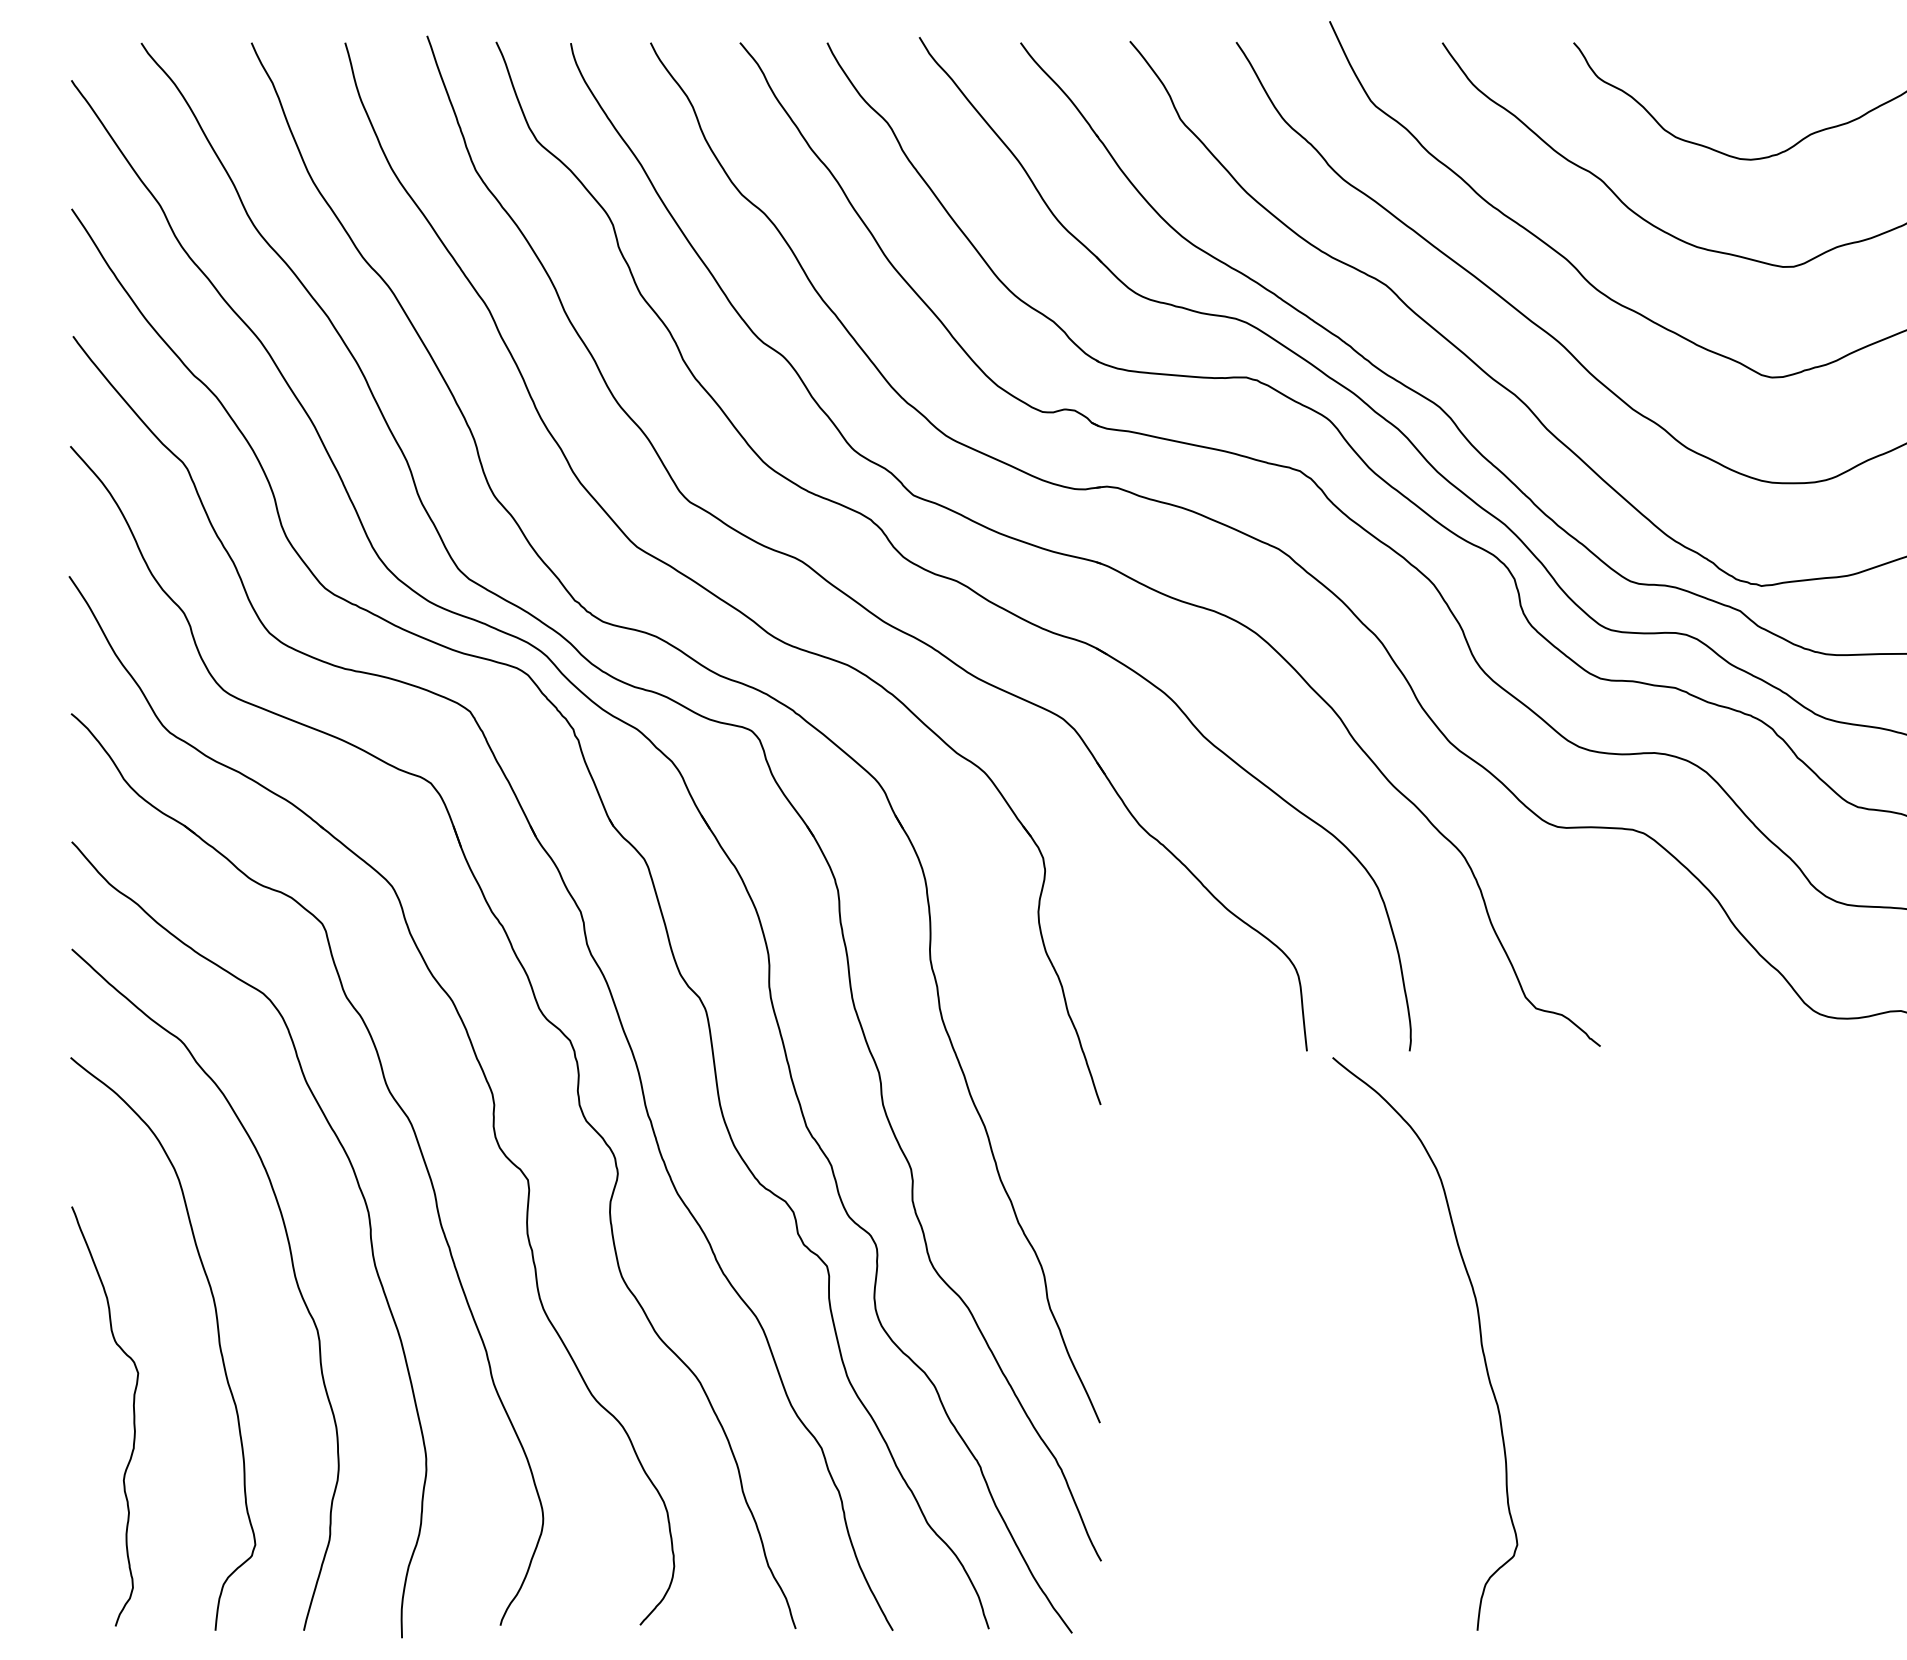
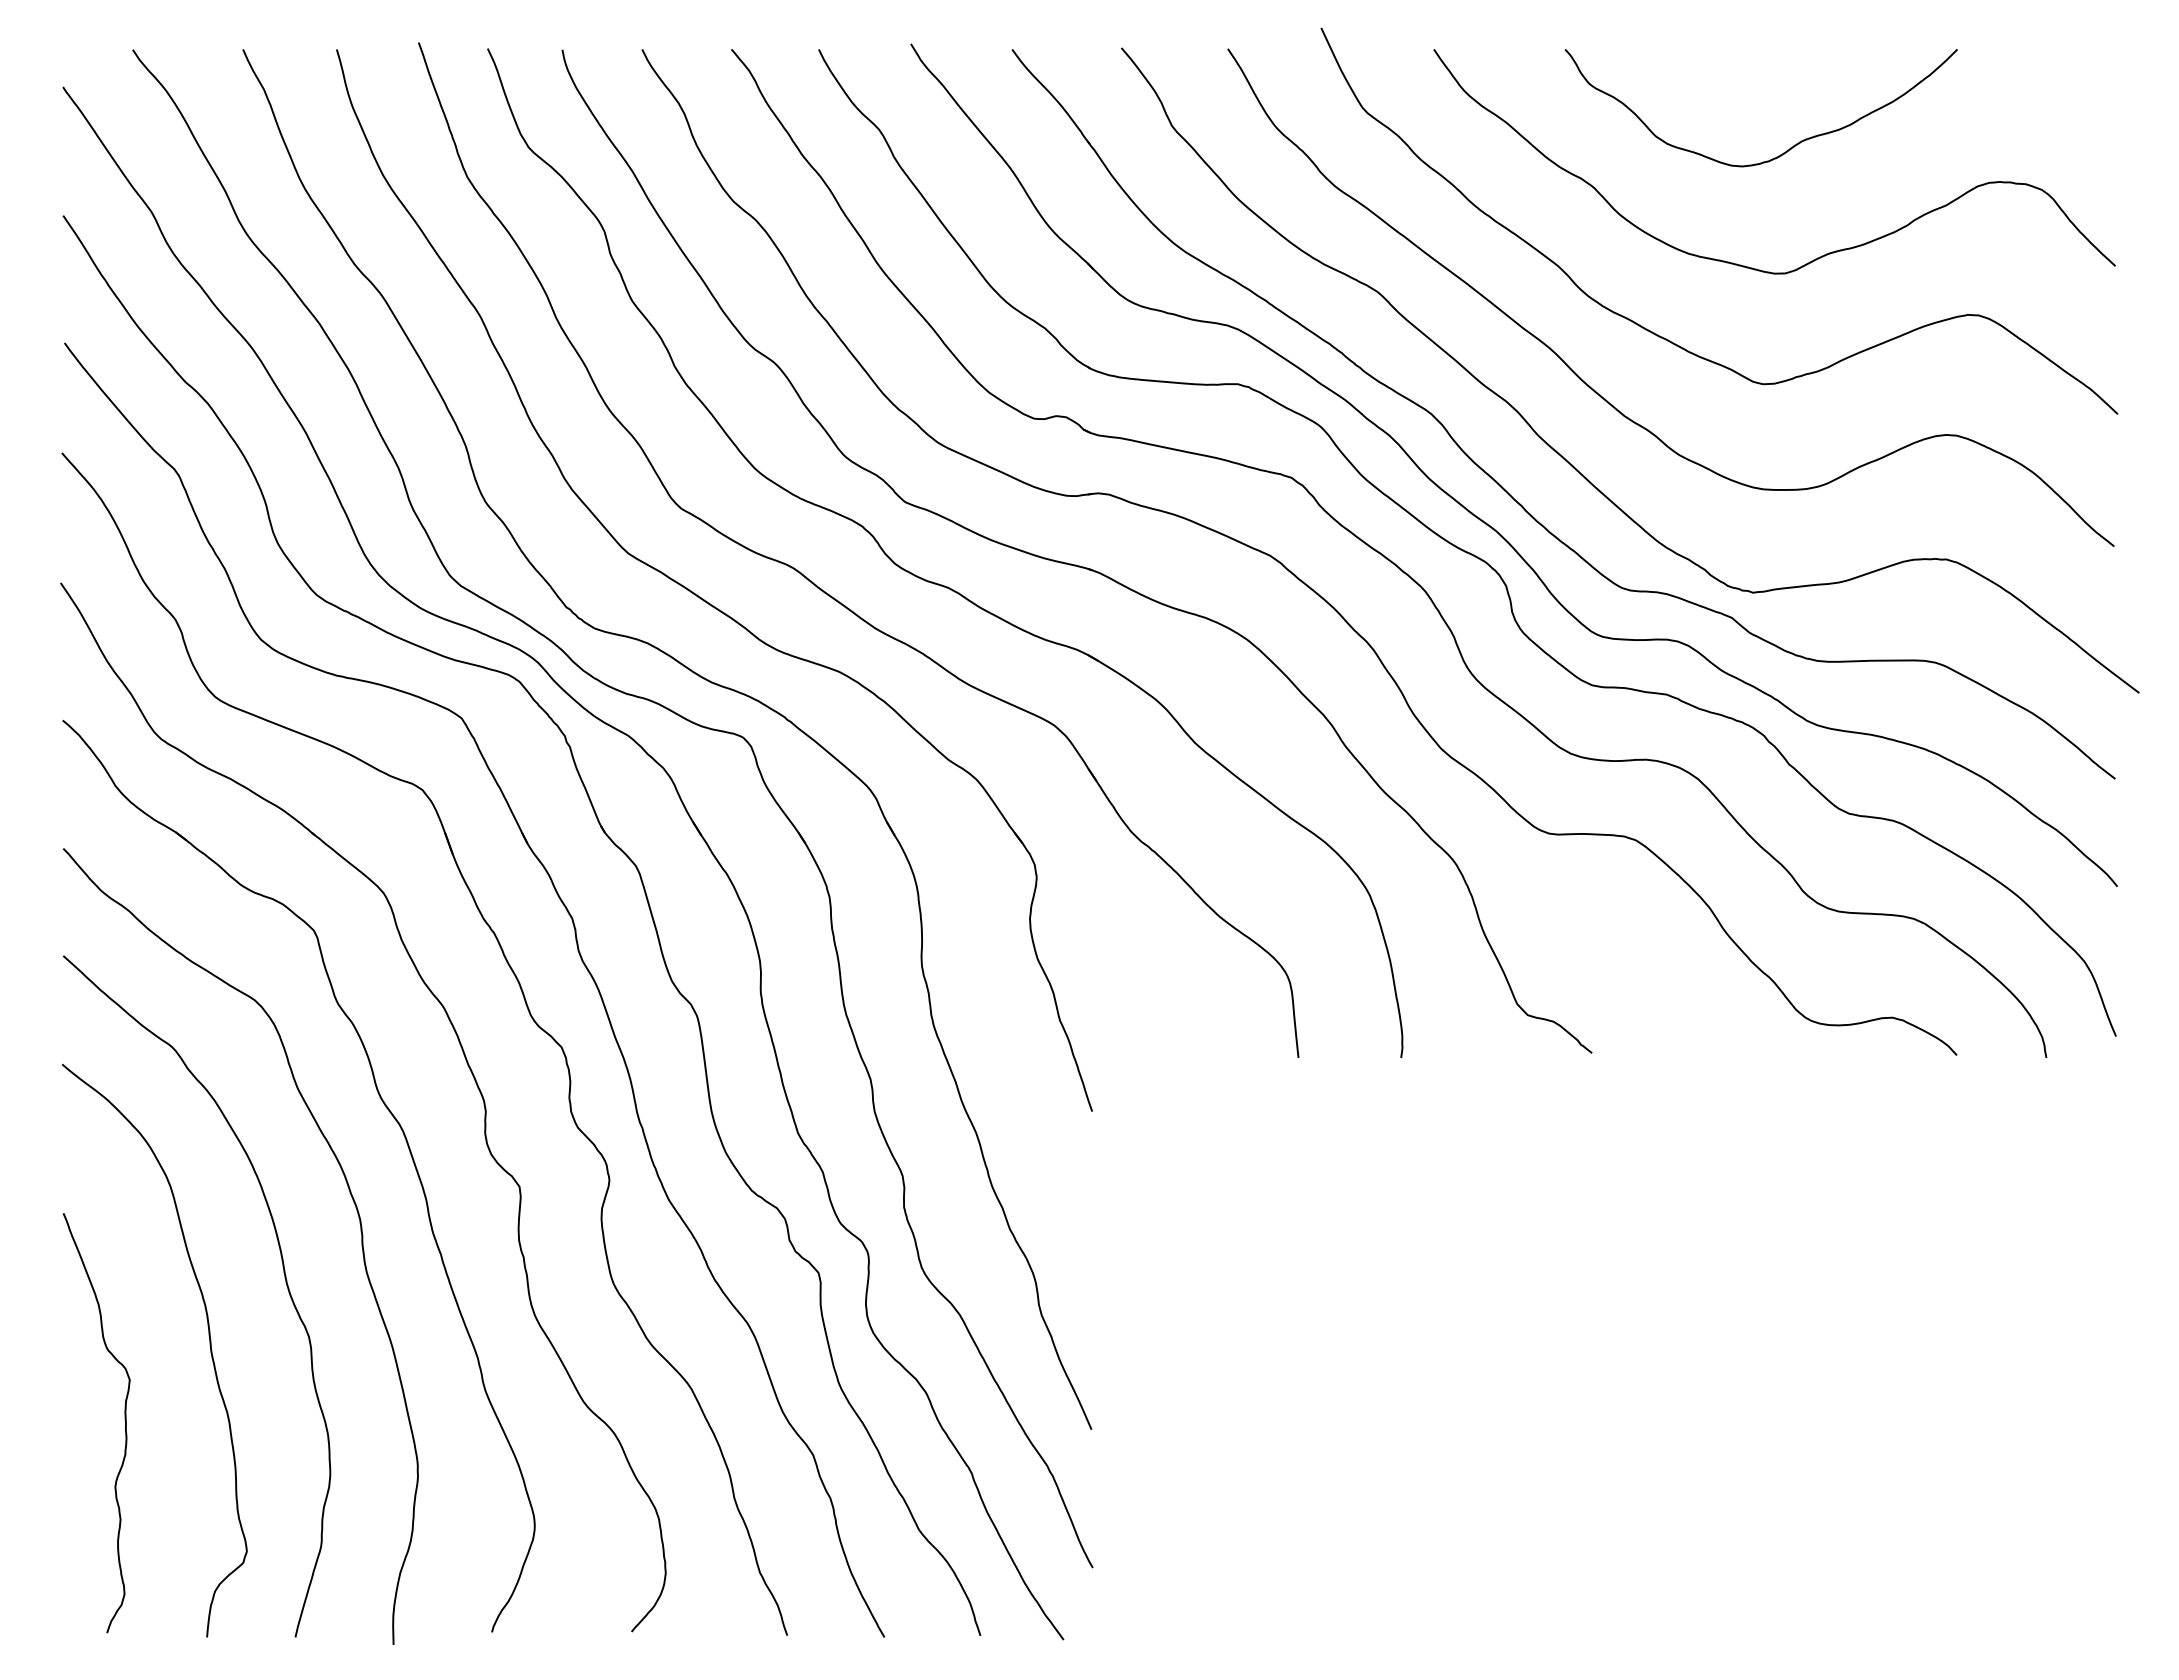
curve: (1479, 1338) -> (1471, 1345), removed

